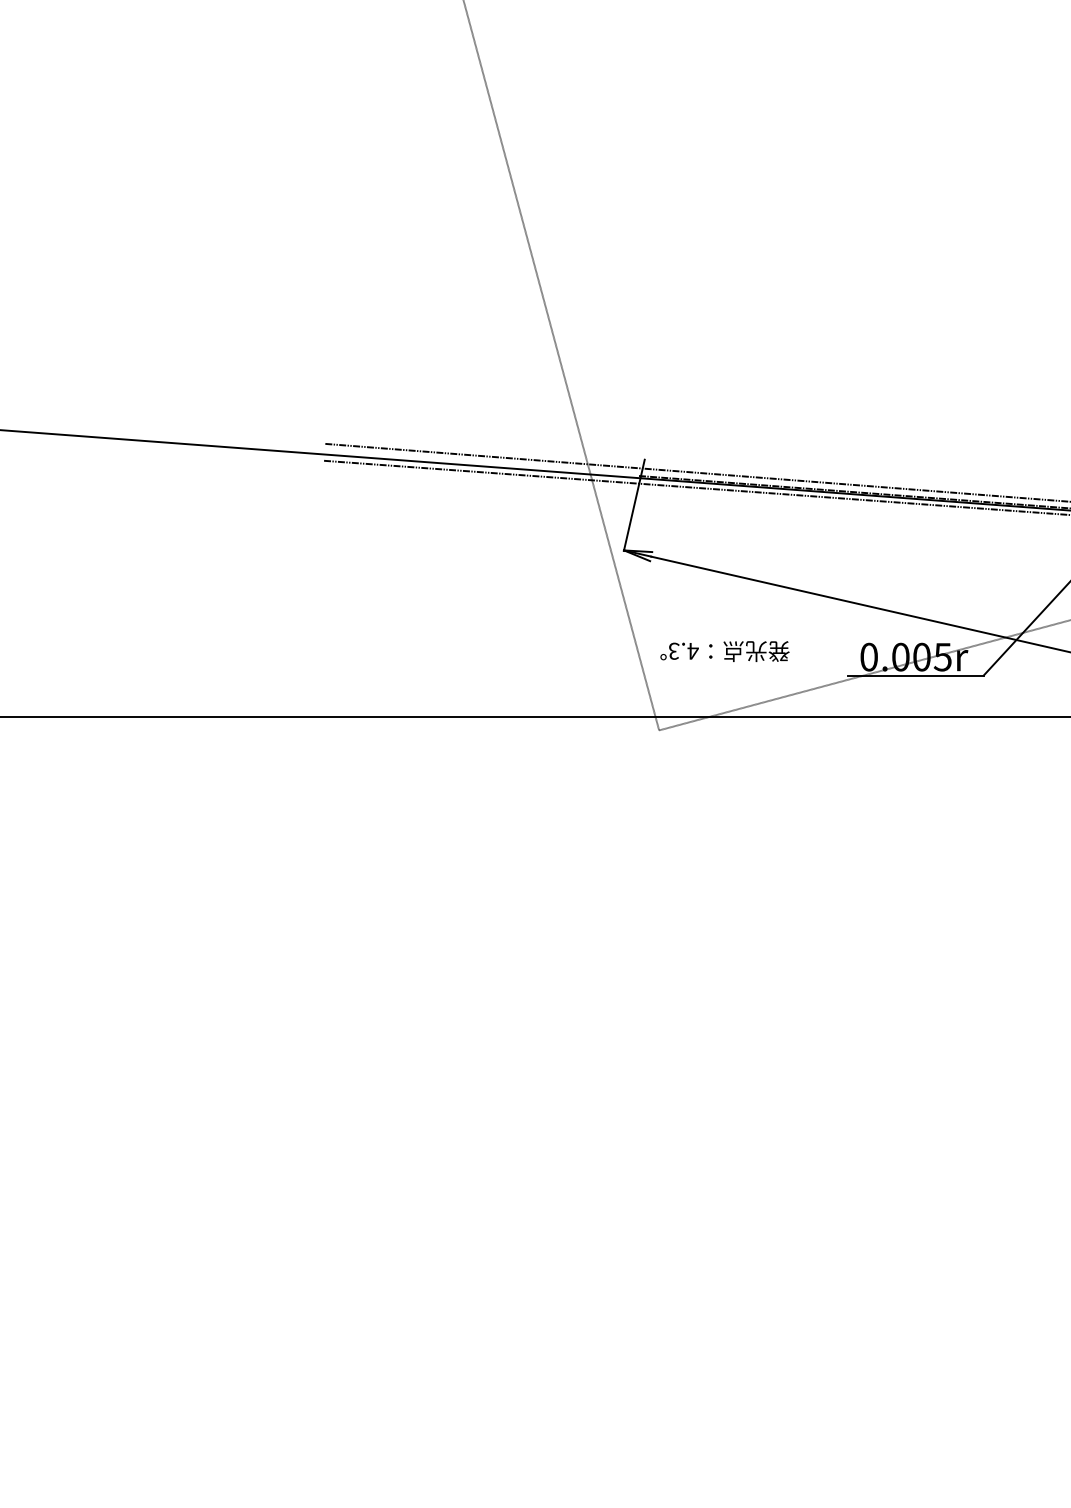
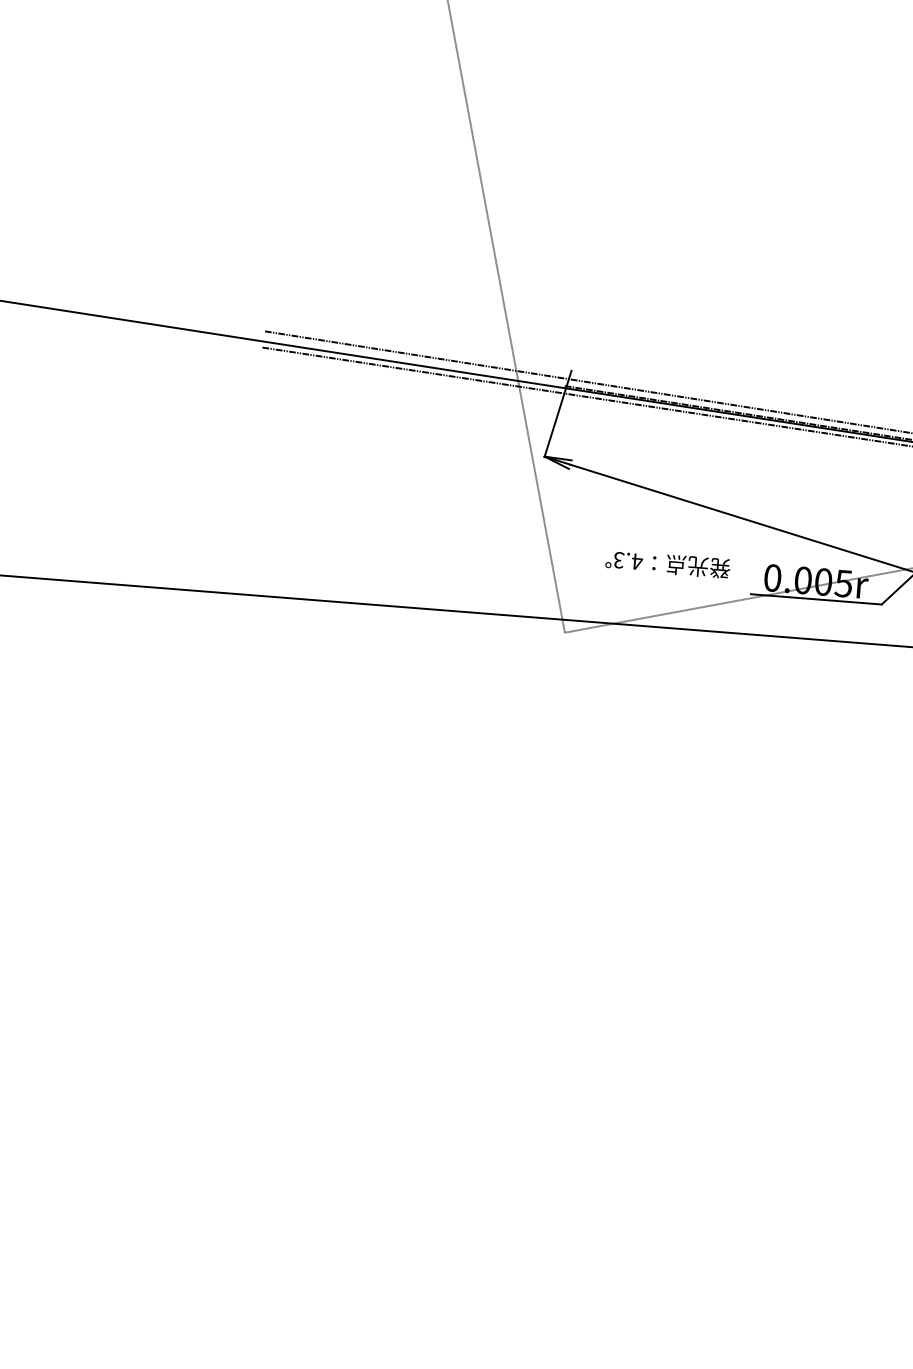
text: (724, 651) -> (667, 564), moved

